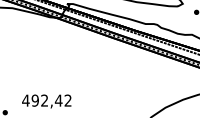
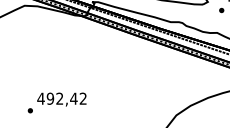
text: (46, 101) -> (61, 99), moved

